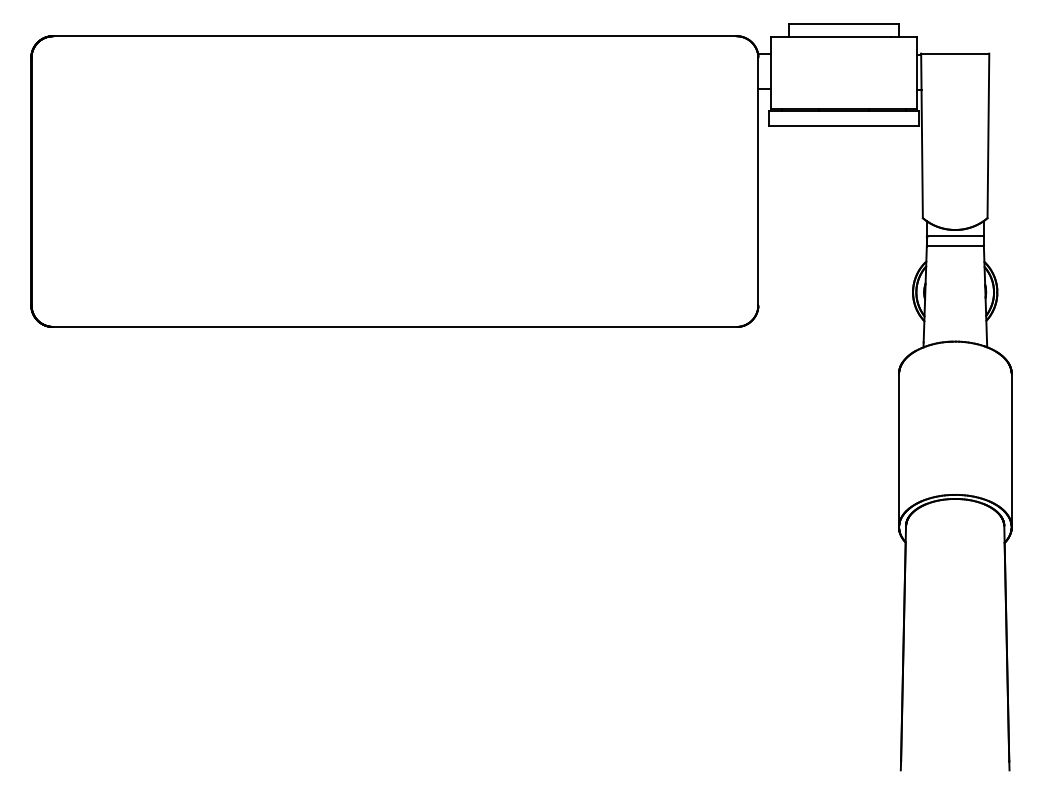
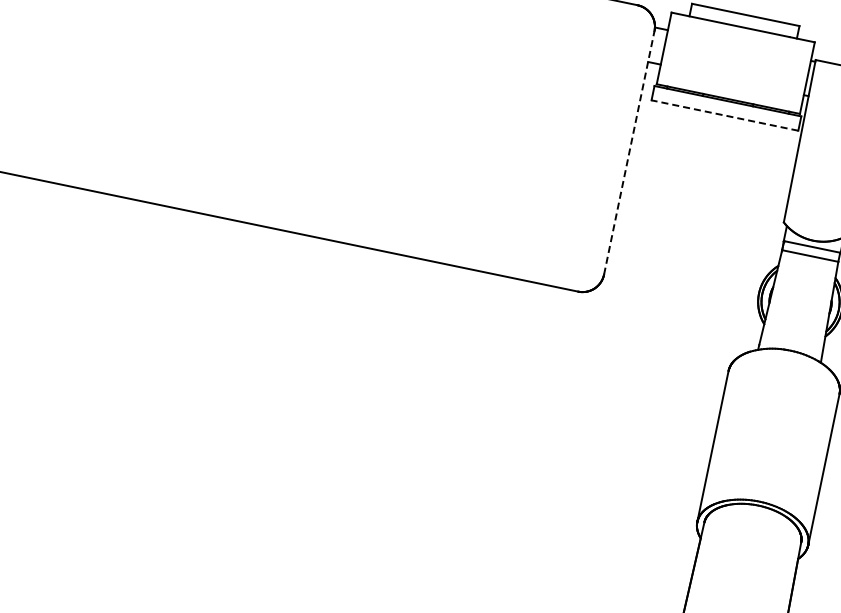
line: (843, 125) -> (724, 114), solid -> dashed
line: (758, 181) -> (629, 152), solid -> dashed

